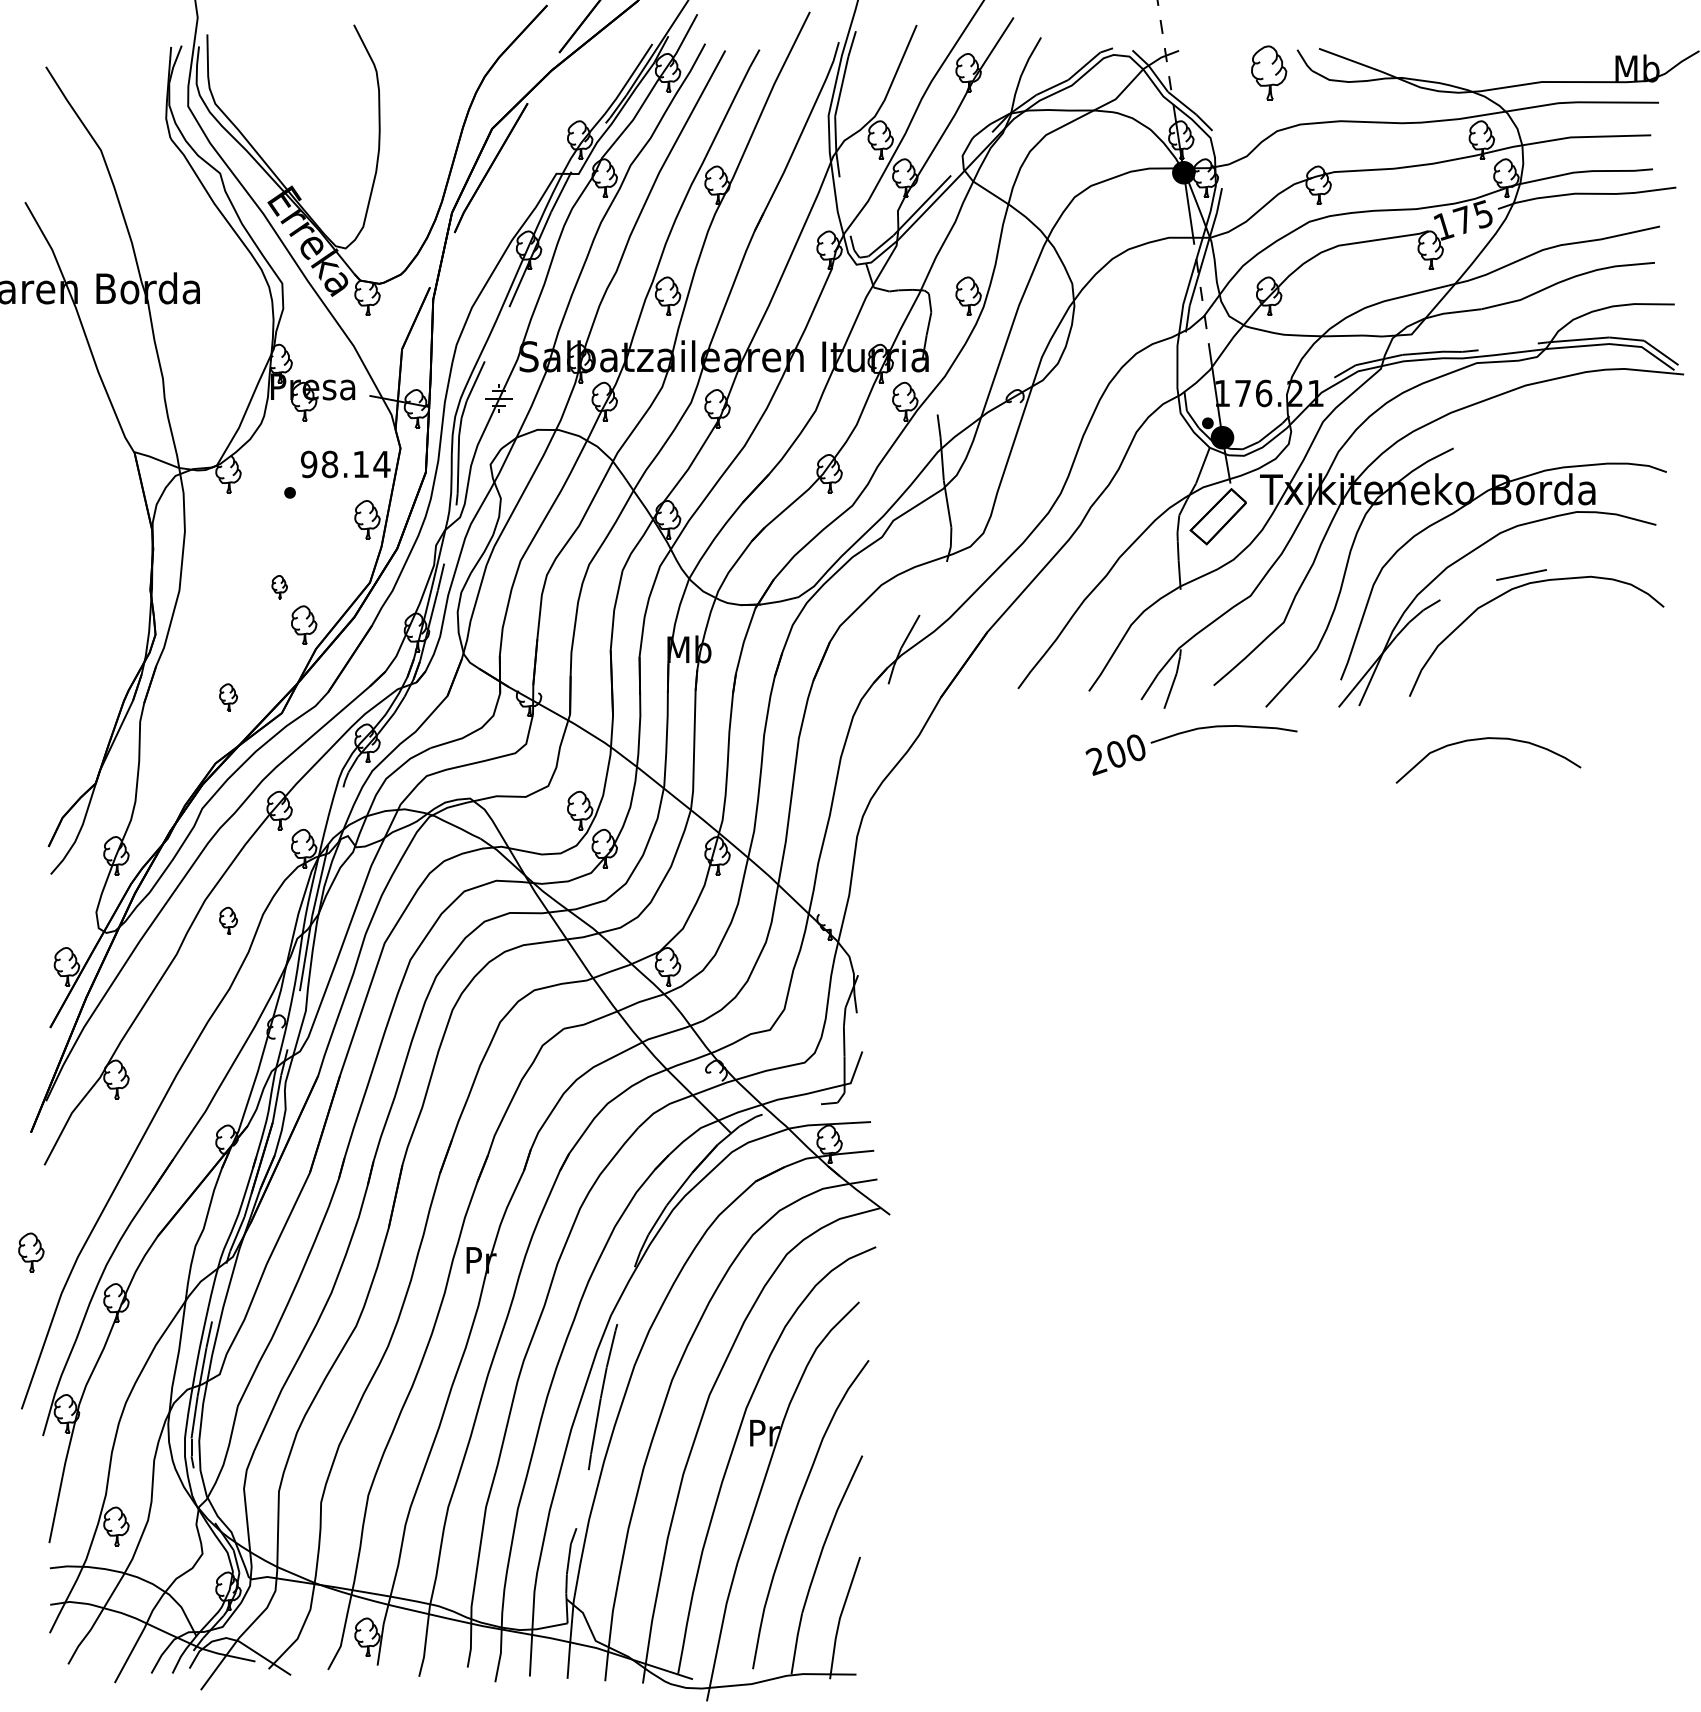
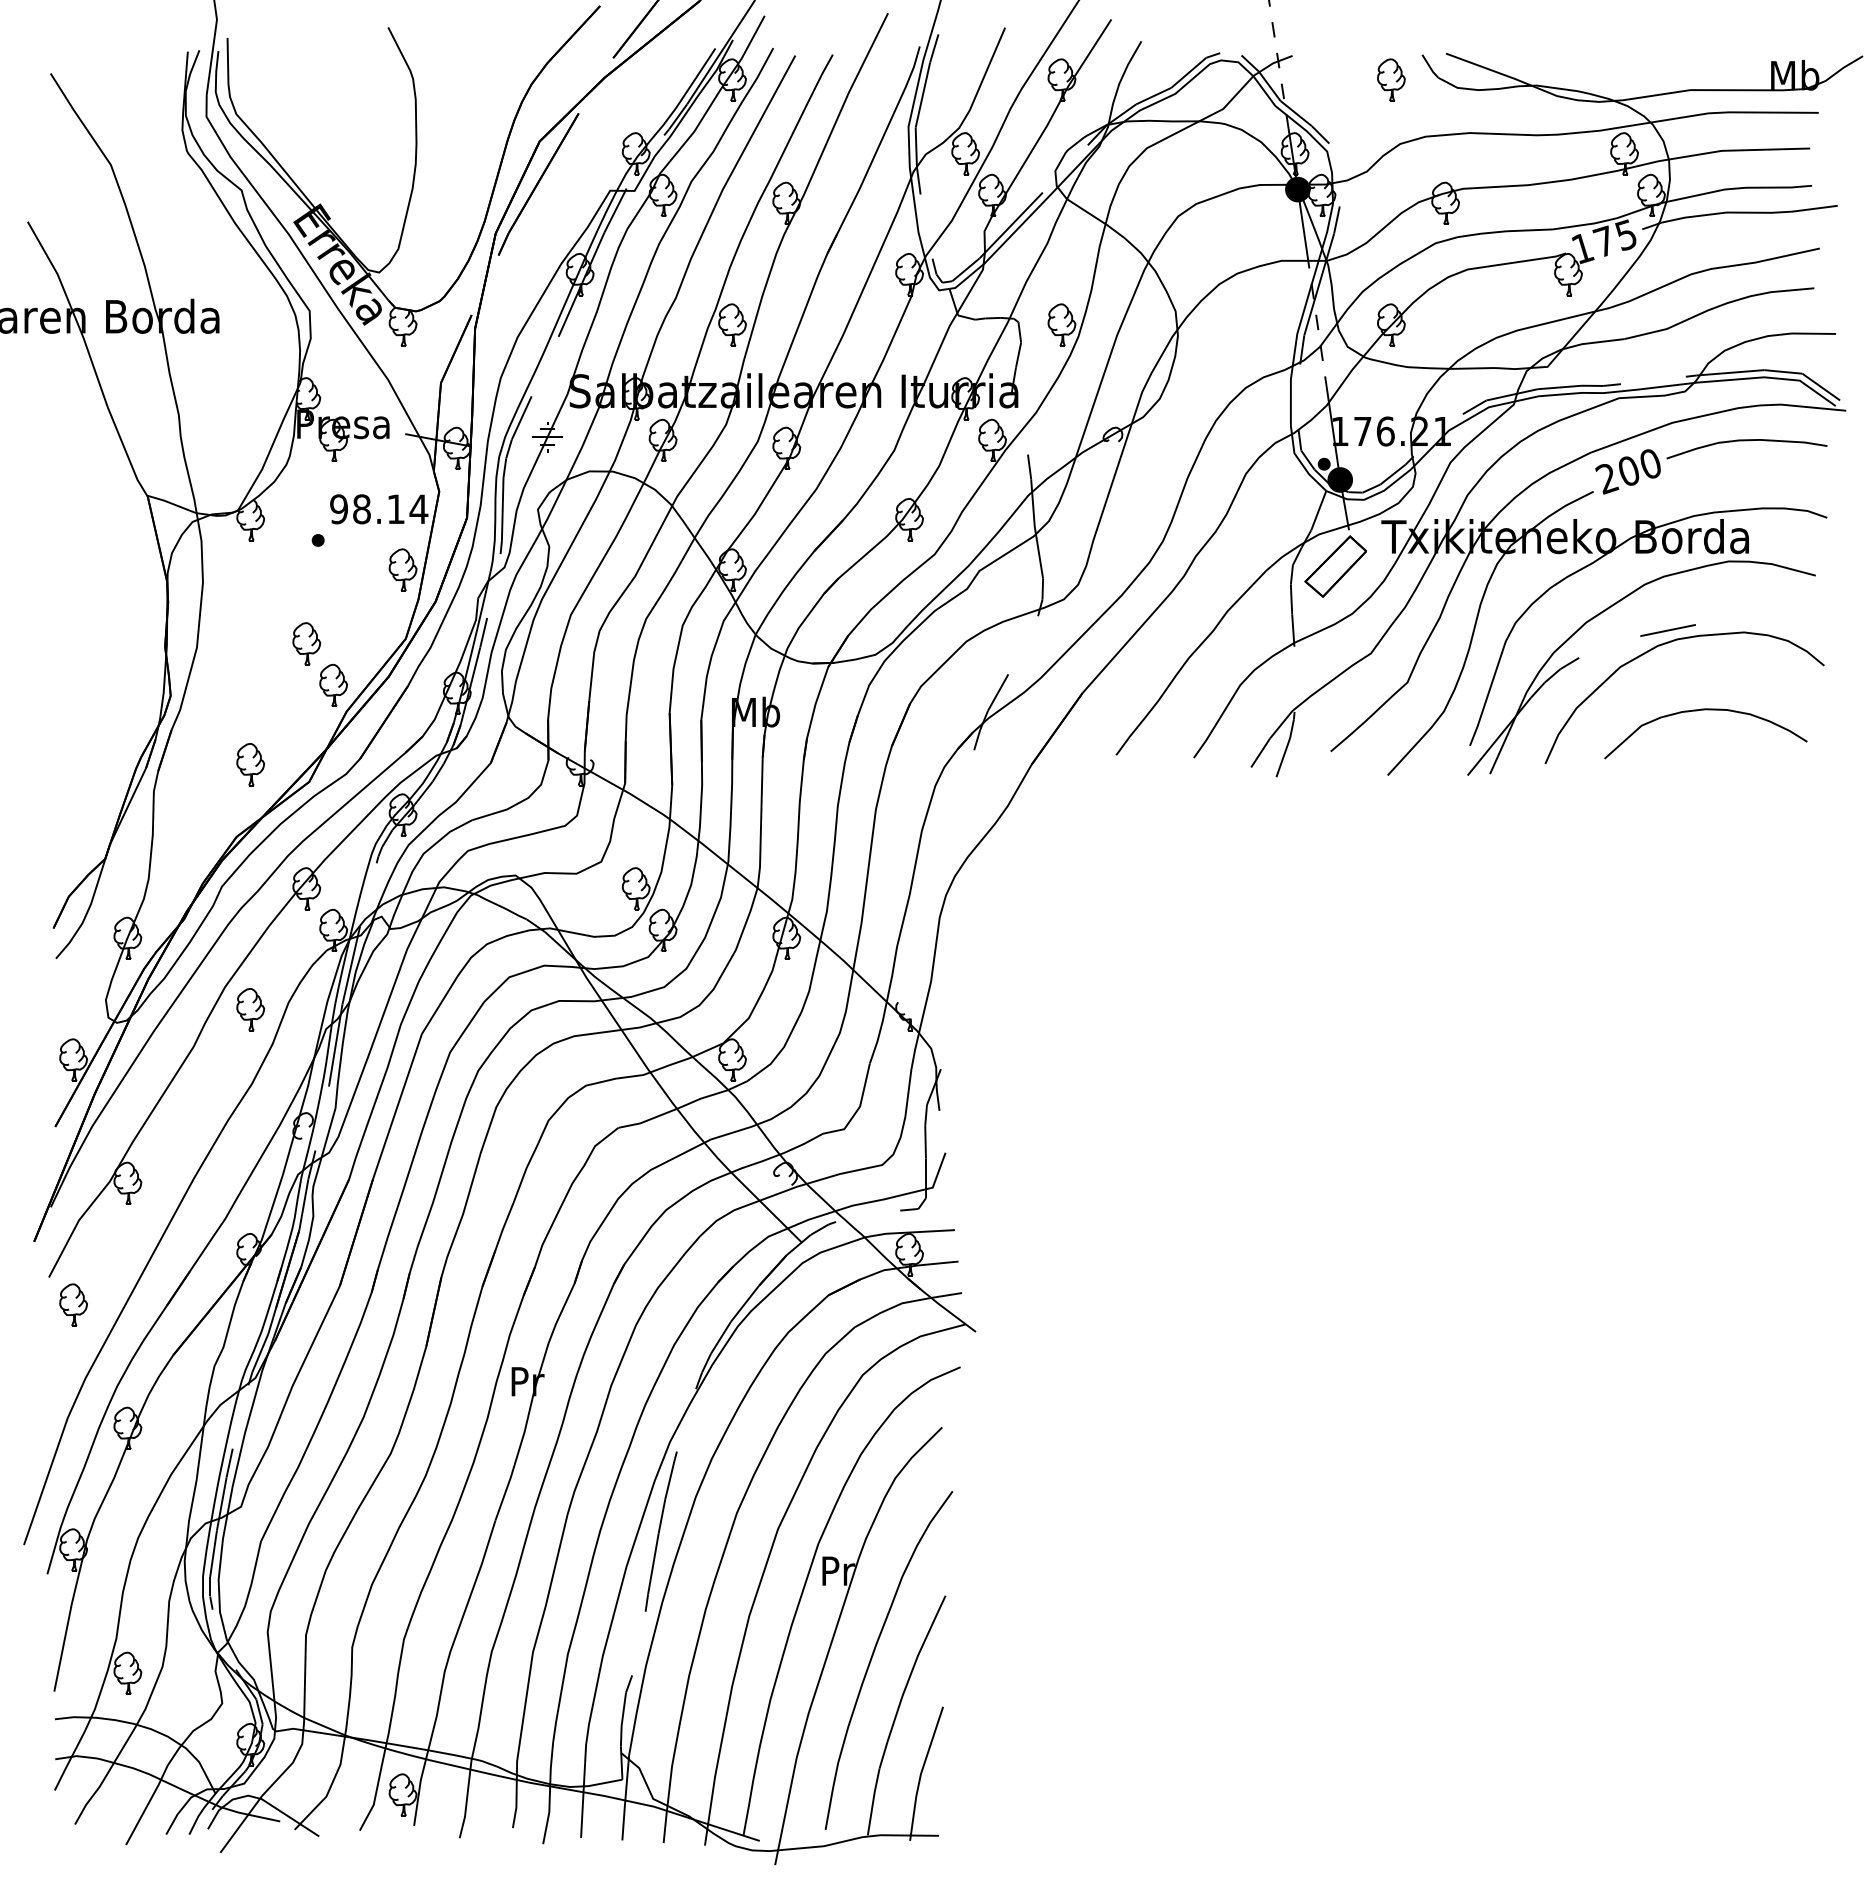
part: (1269, 72) -> (1391, 79), size x0.71
part: (279, 586) -> (306, 643), size x1.67
part: (228, 697) -> (250, 764), size x1.43
part: (1186, 732) -> (1705, 447), moved
curve: (1488, 739) -> (1705, 710), moved
part: (228, 920) -> (250, 1009), size x1.43
part: (31, 1251) -> (73, 1304), moved

